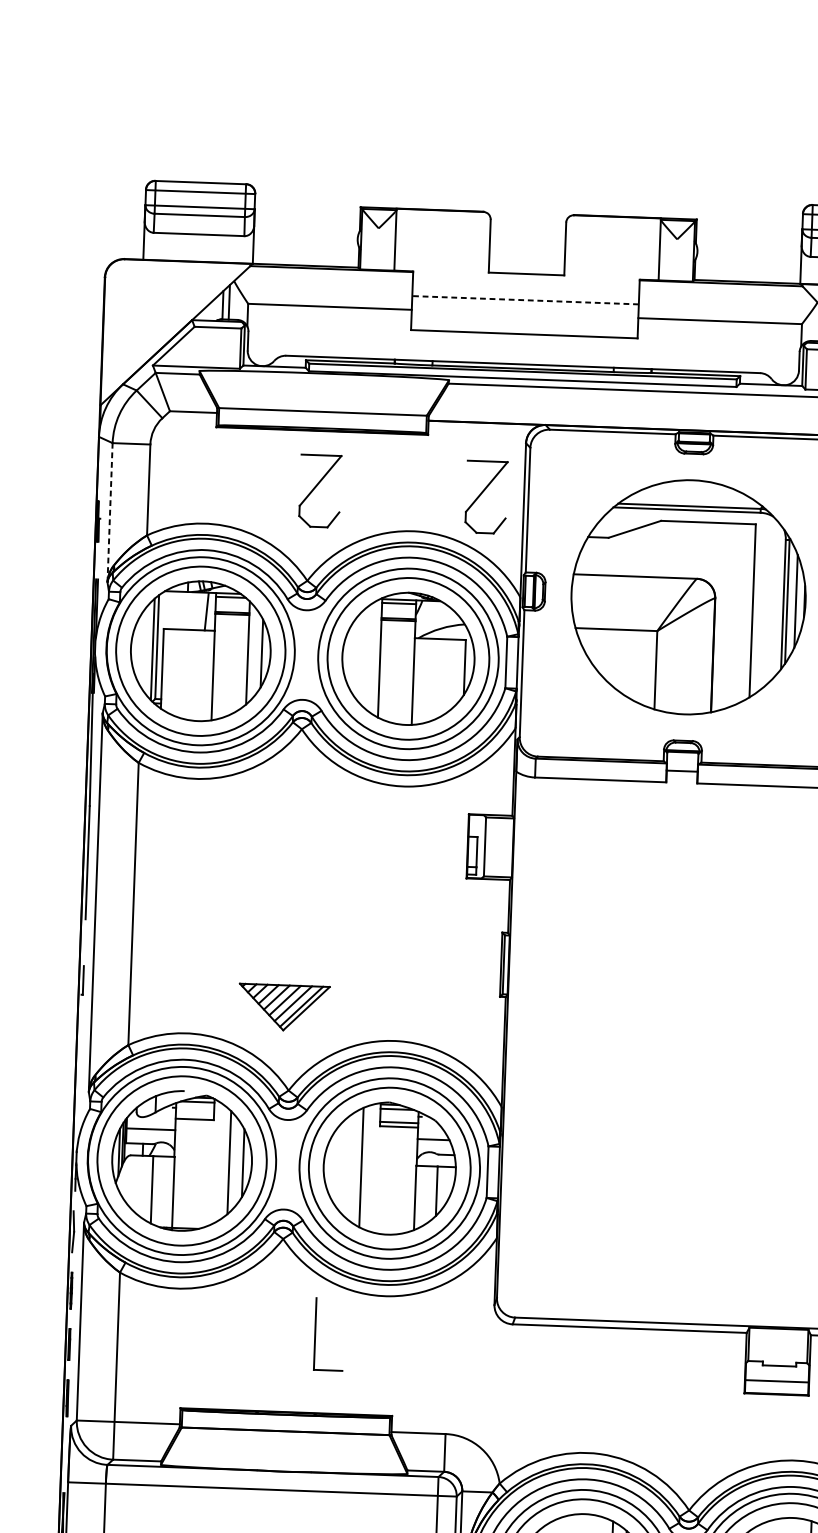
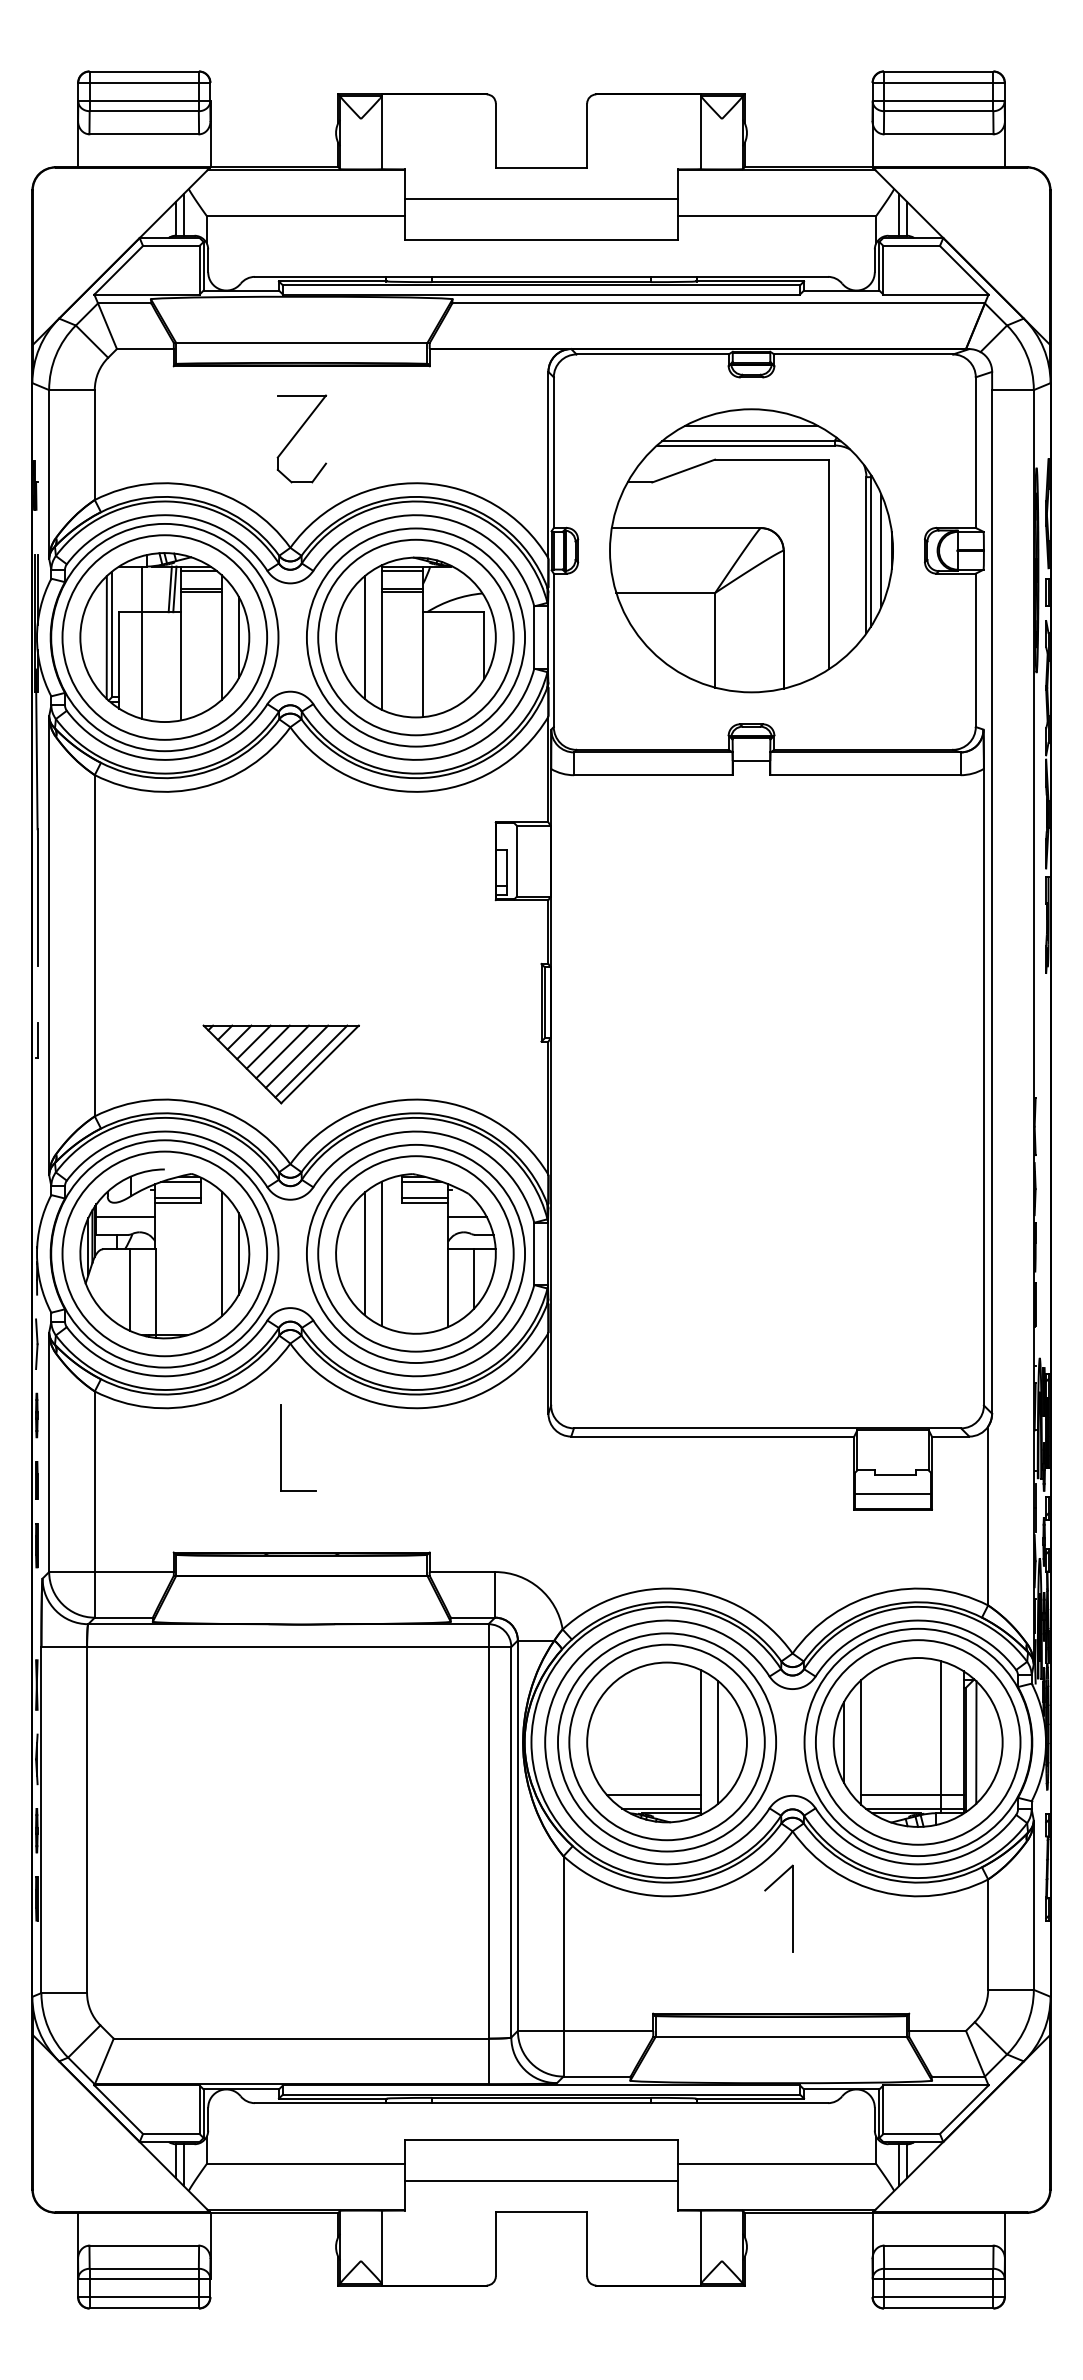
line: (525, 300) -> (541, 199), dashed -> solid
line: (692, 493) -> (751, 425), added
part: (486, 496) -> (502, 438), removed
line: (110, 512) -> (49, 473), dashed -> solid
line: (210, 611) -> (174, 589), added
line: (182, 654) -> (142, 642), added
line: (365, 657) -> (364, 637), added
part: (283, 1007) -> (280, 1064), size x1.43
line: (195, 1114) -> (178, 1197), added
line: (347, 1166) -> (364, 1253), added
part: (315, 1333) -> (281, 1447), moved

